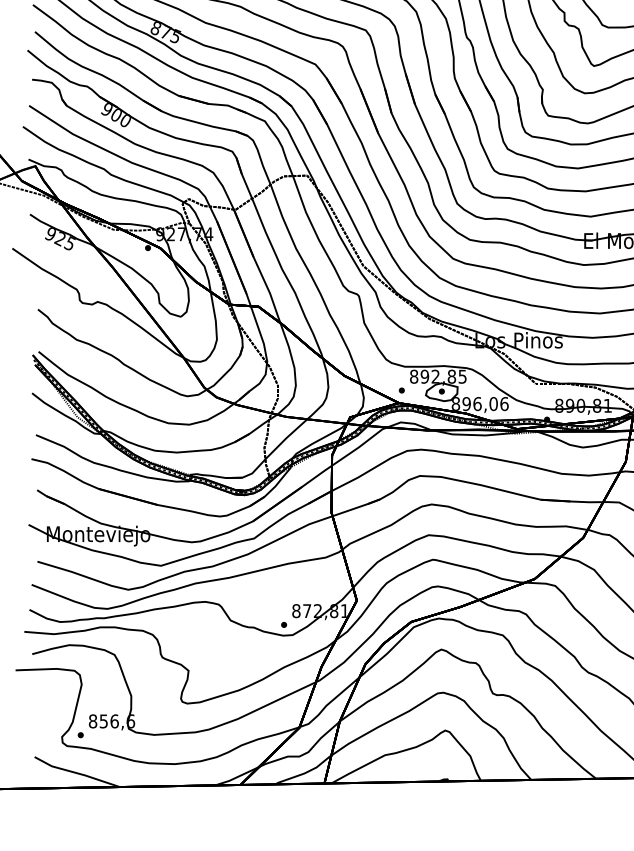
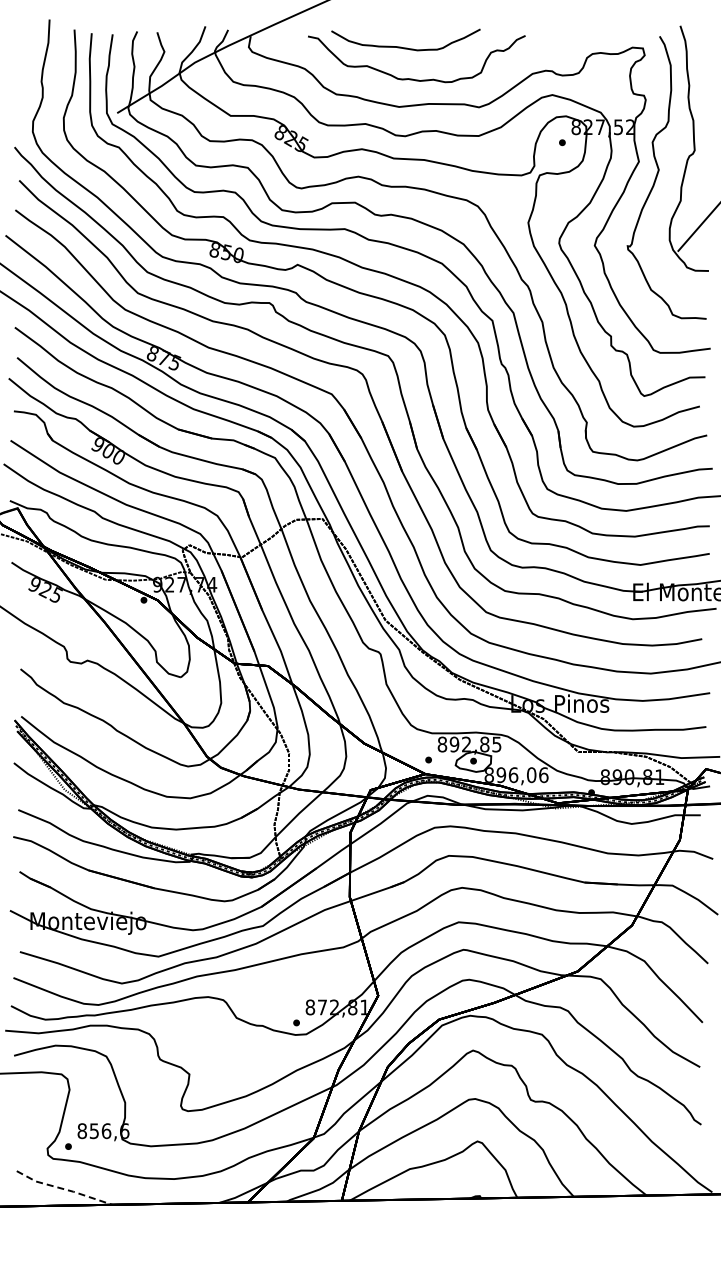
line: (76, 773) -> (63, 1189), solid -> dashed

